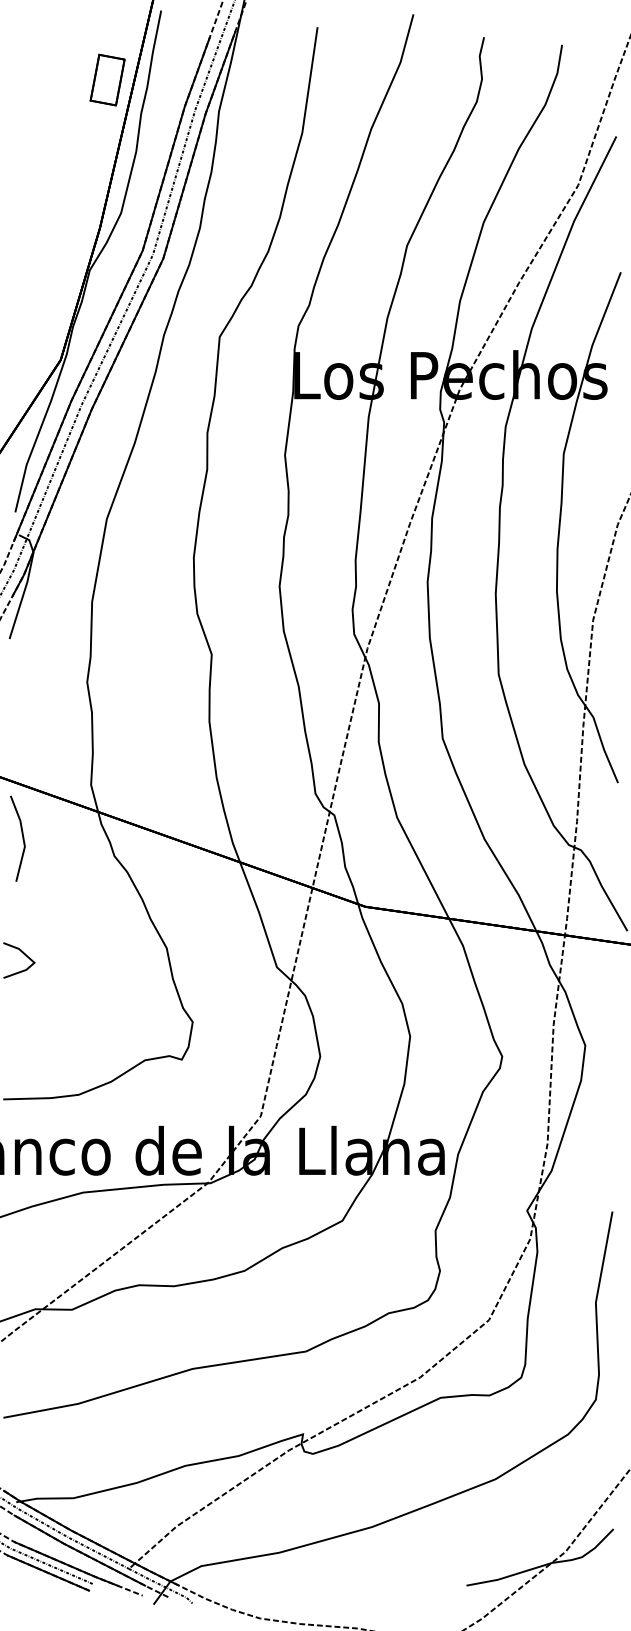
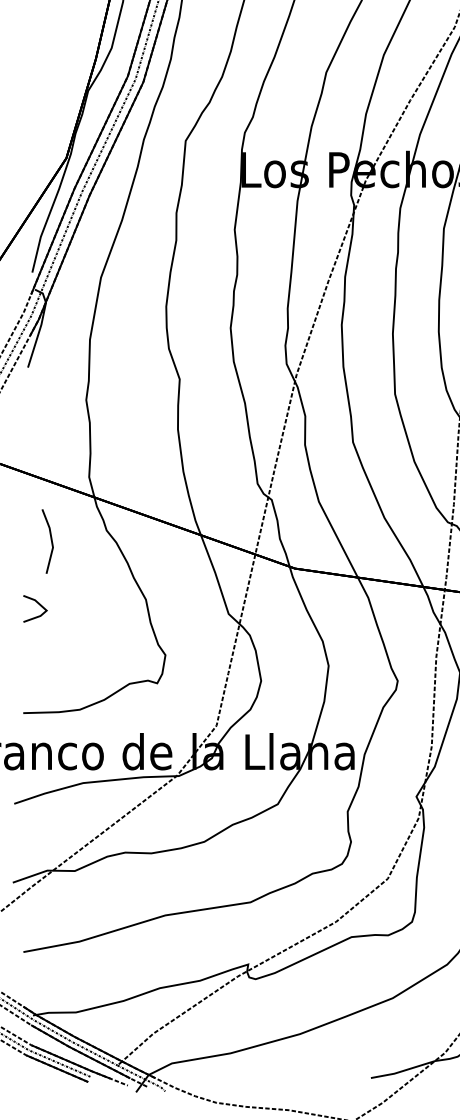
line: (22, 838) -> (51, 541), moved

